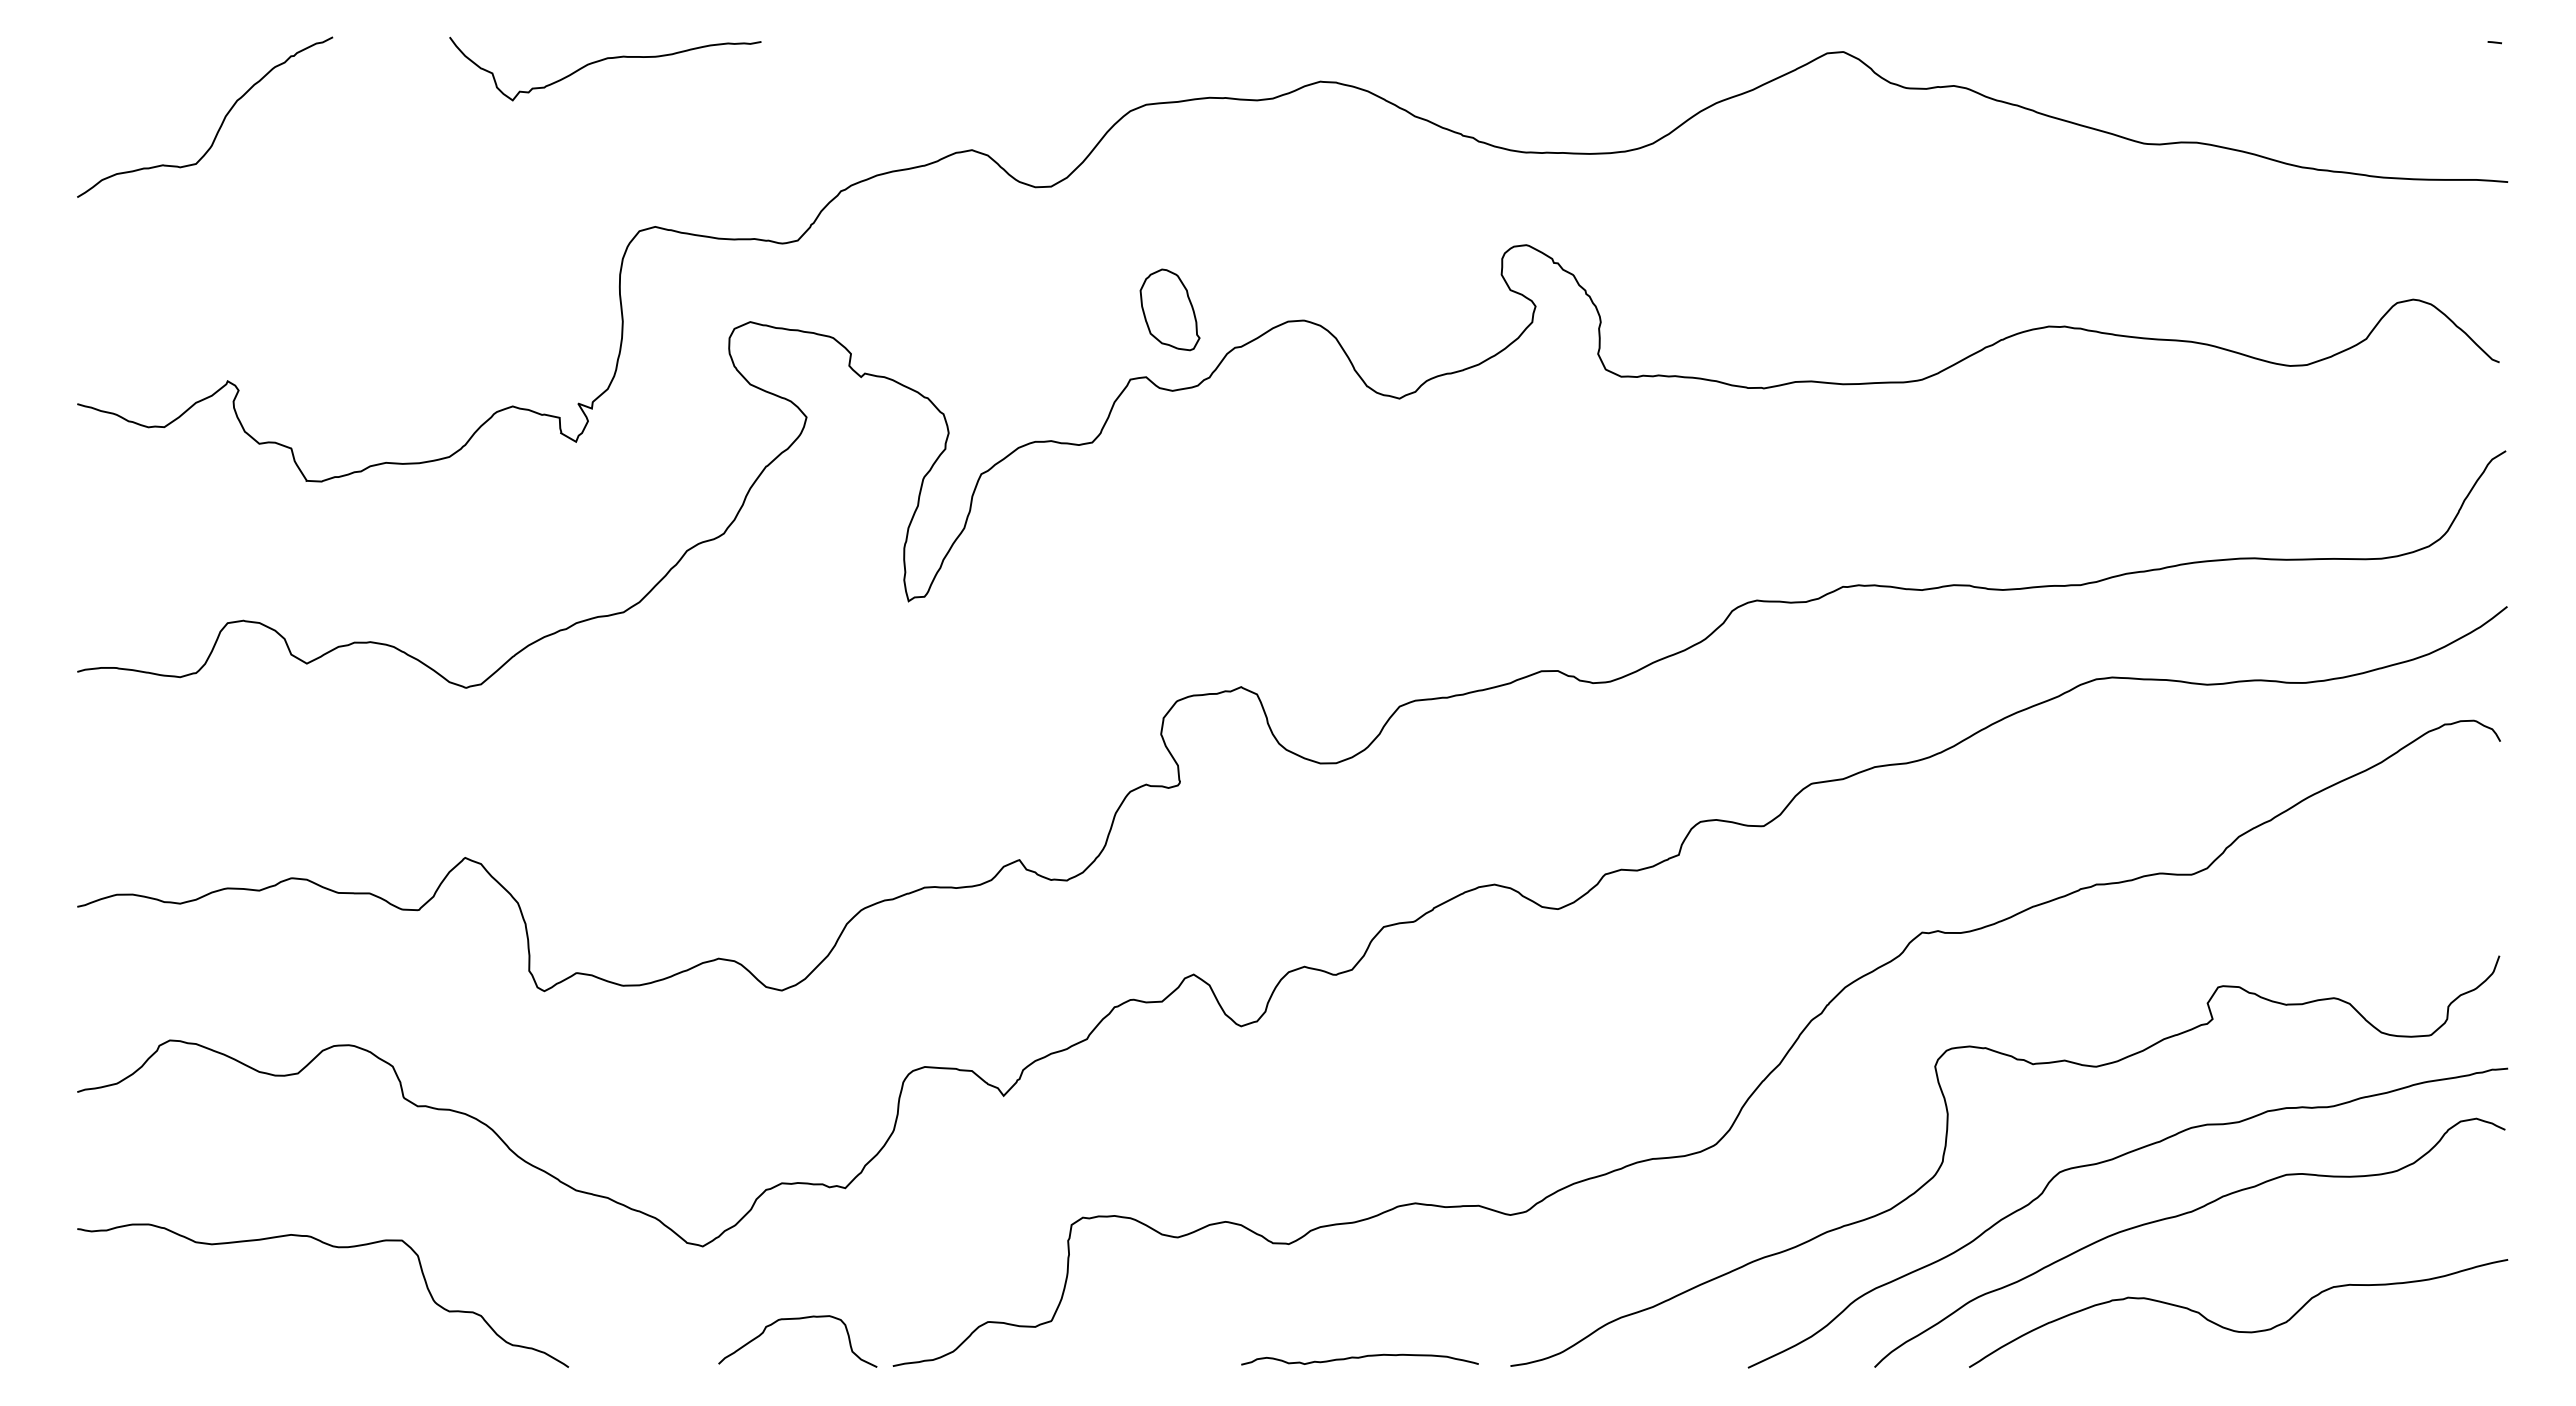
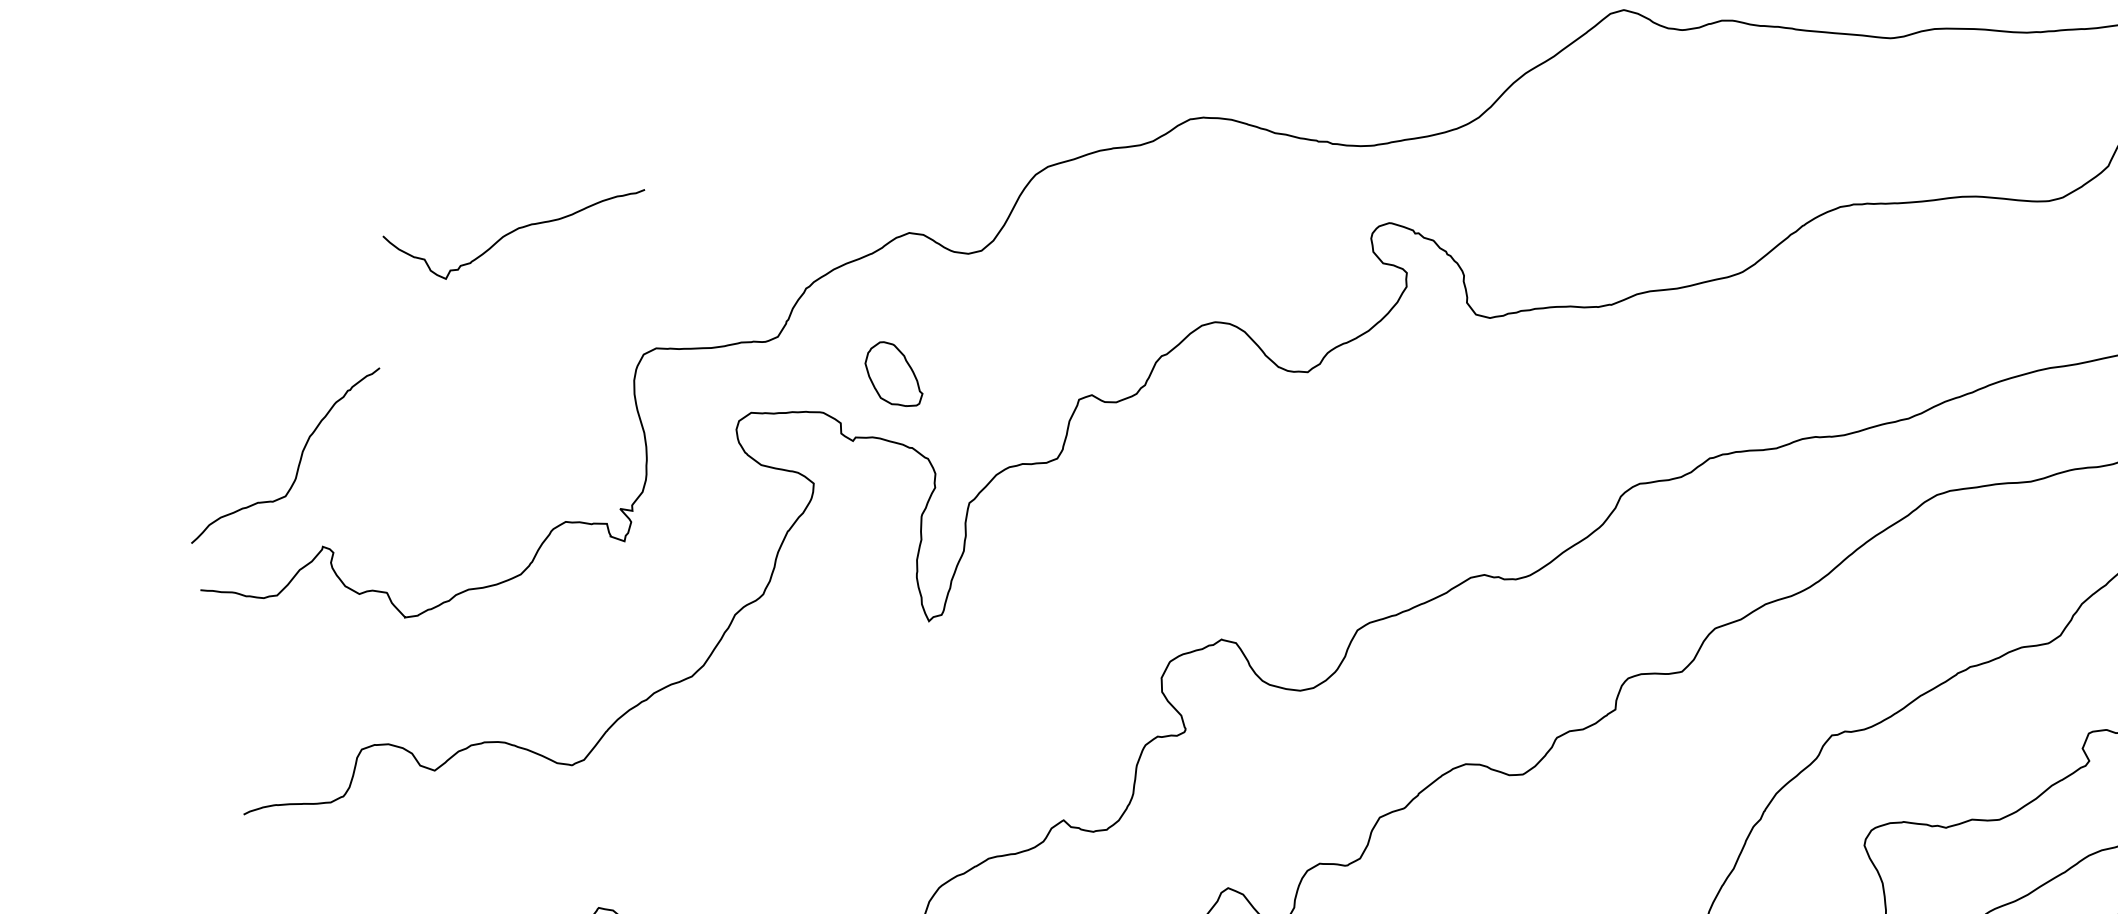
curve: (604, 60) -> (516, 230), moved
curve: (220, 124) -> (299, 459), moved
part: (1169, 309) -> (892, 374), moved

